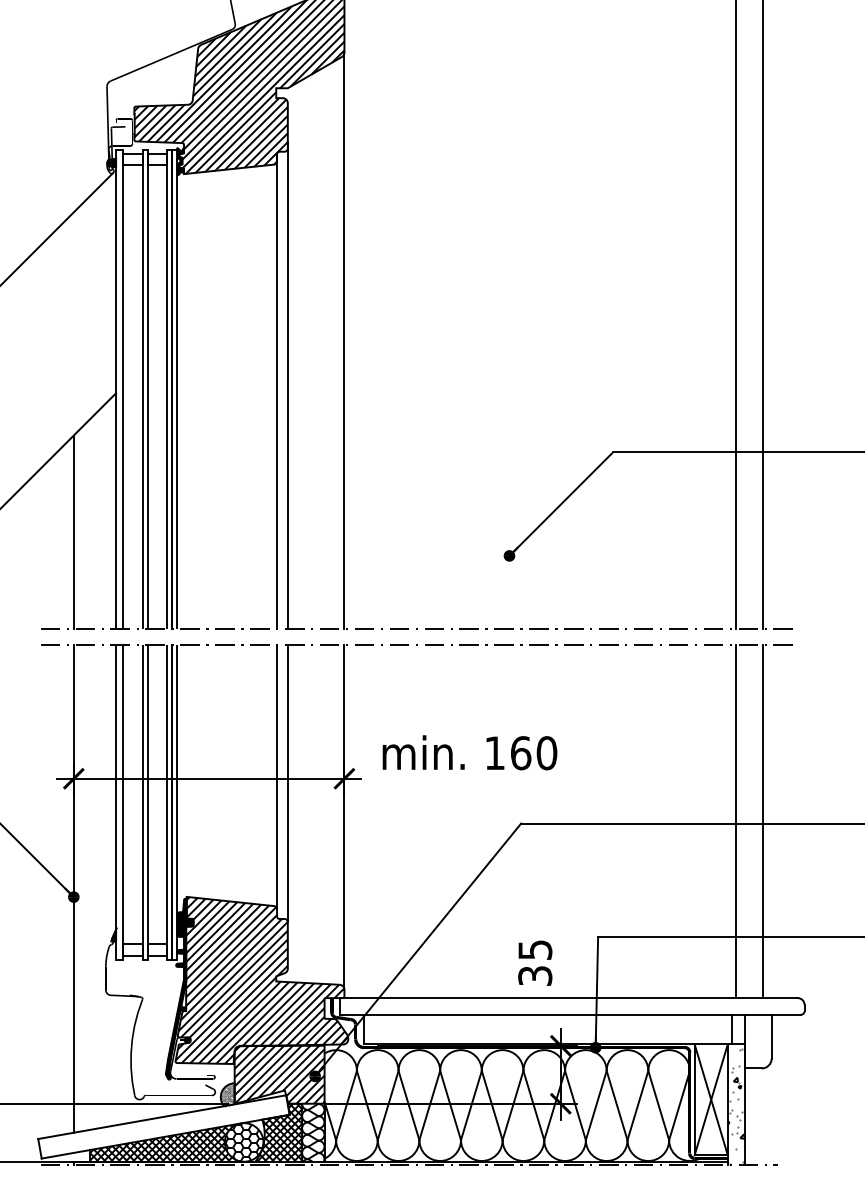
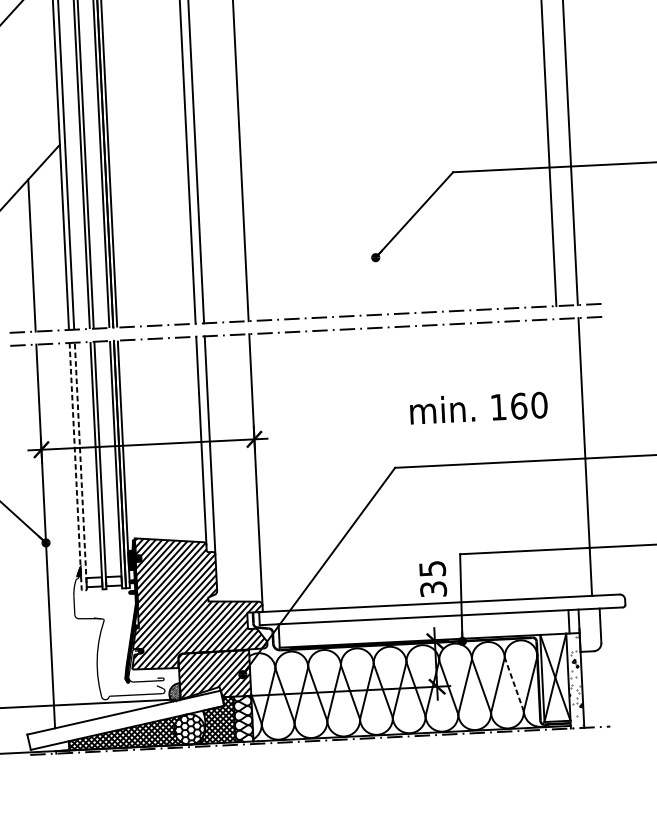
text: (469, 752) -> (478, 407), moved
line: (735, 821) -> (563, 457), removed
line: (119, 959) -> (84, 590), solid -> dashed
text: (535, 962) -> (433, 578), moved
line: (658, 1105) -> (514, 684), solid -> dashed

